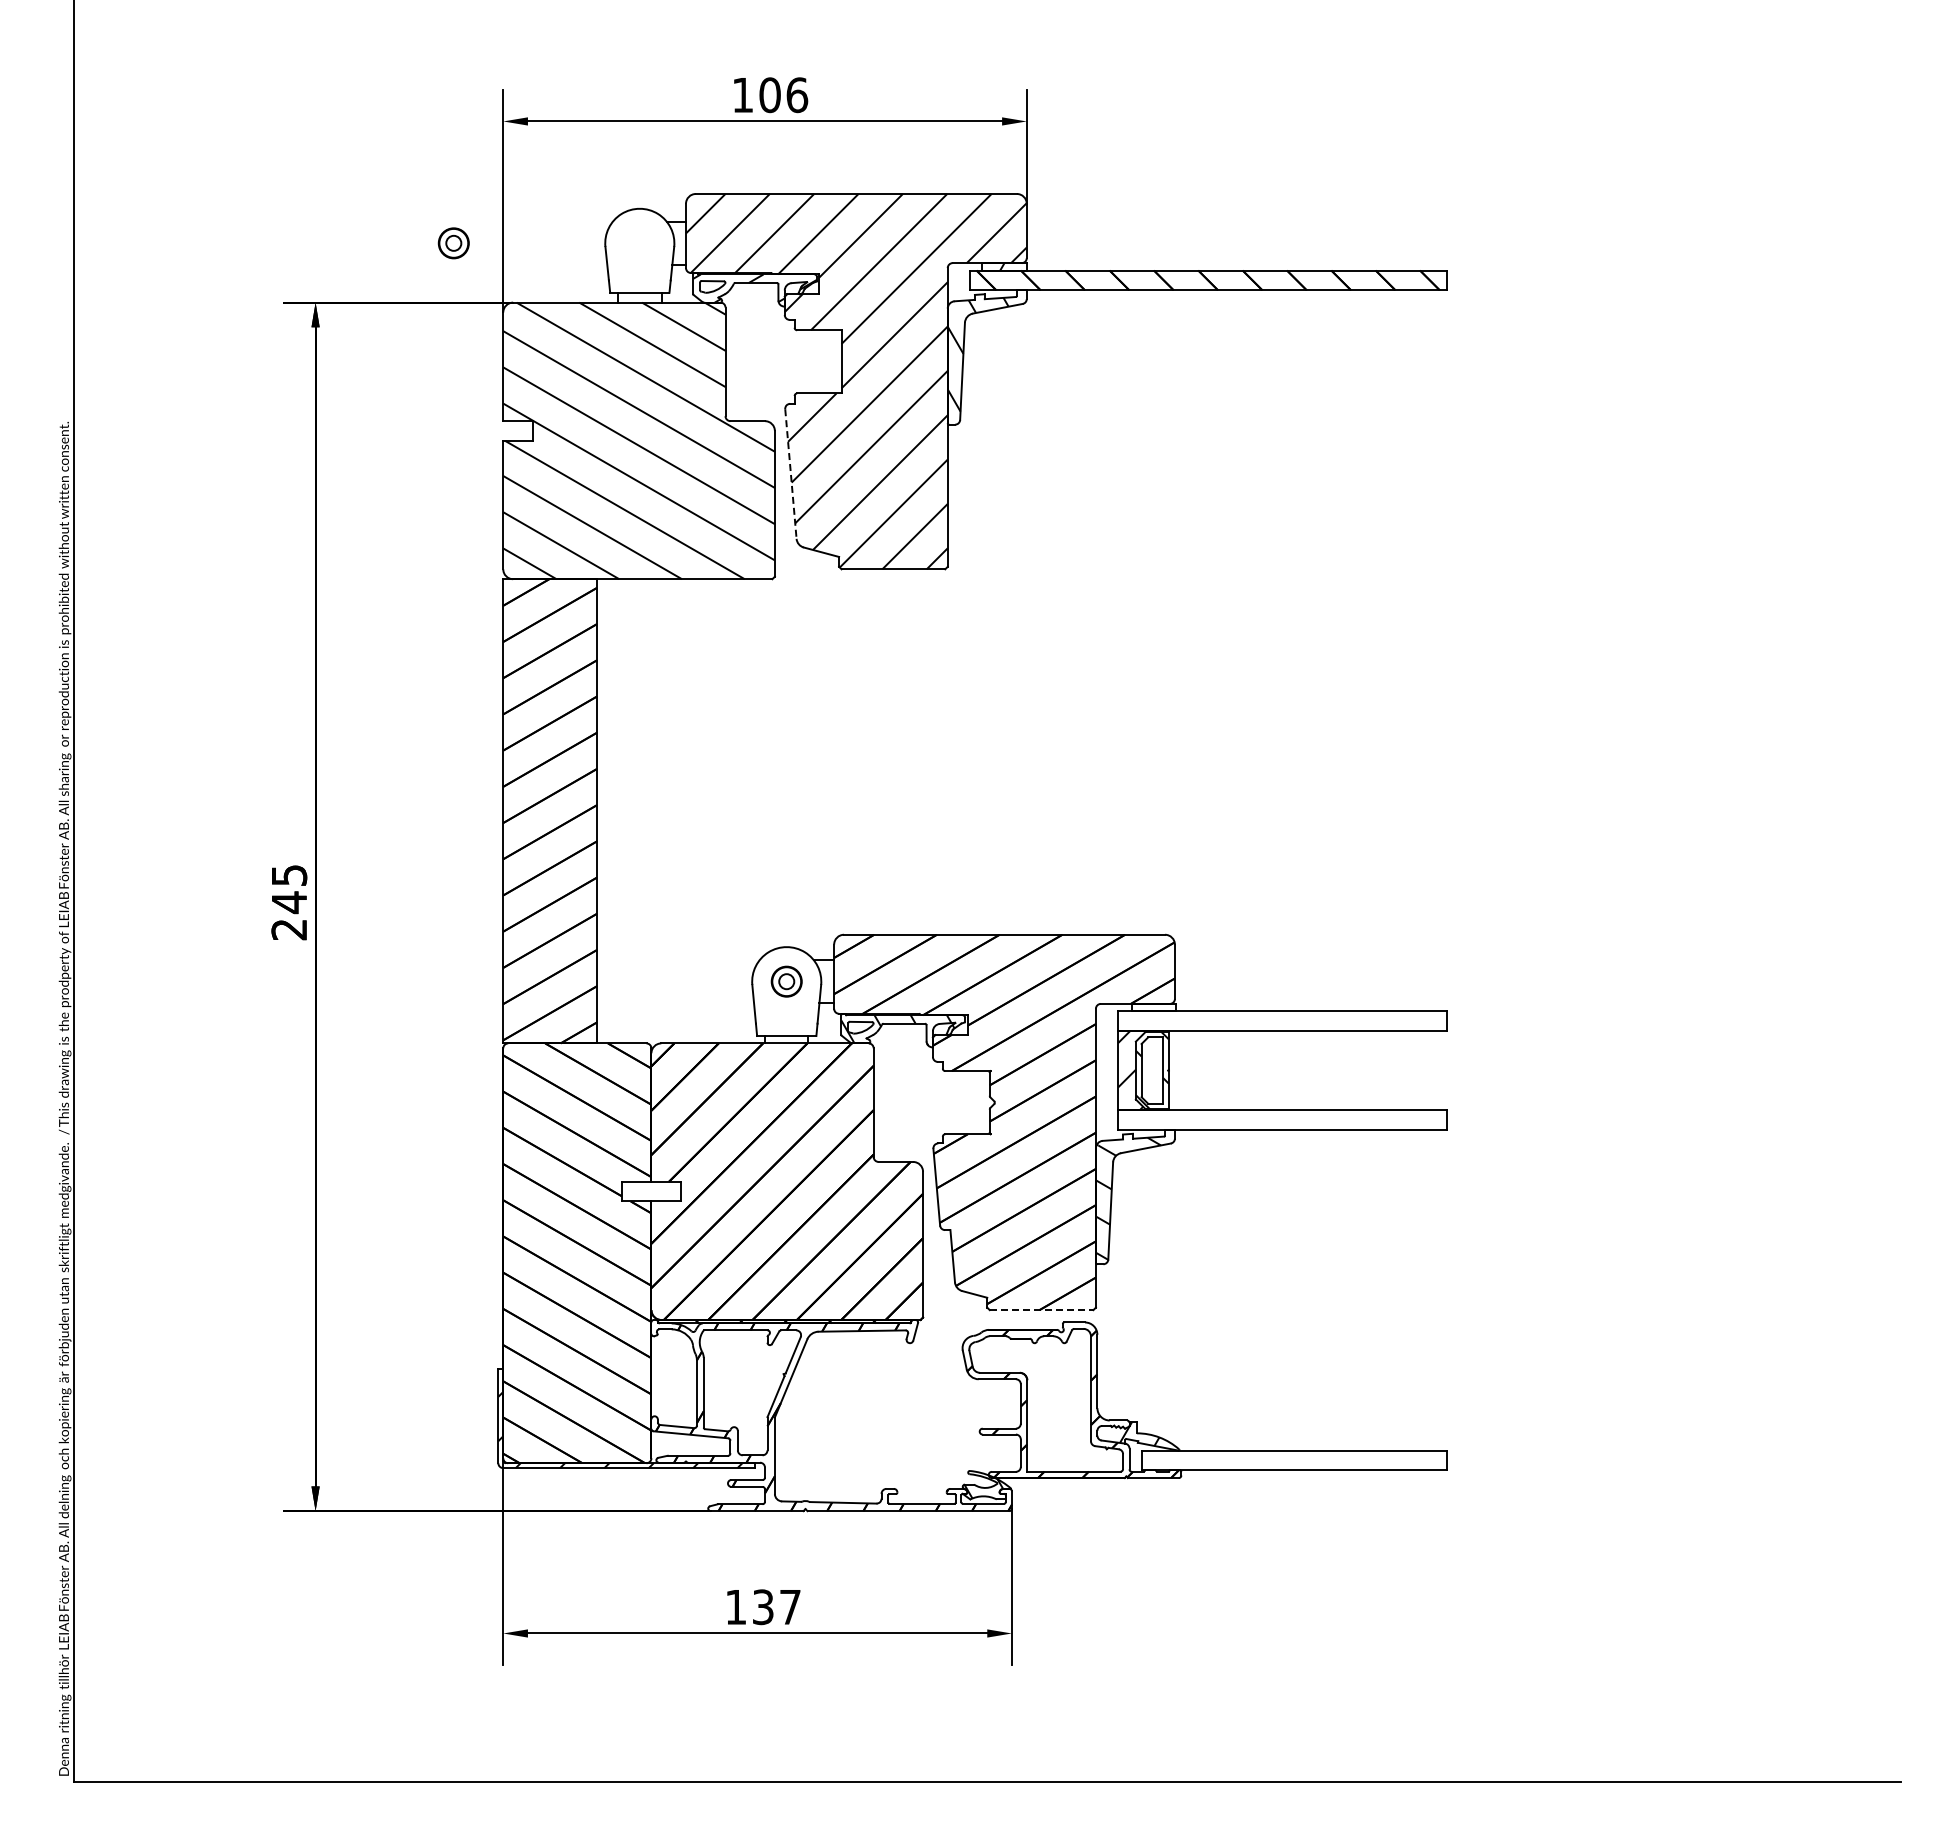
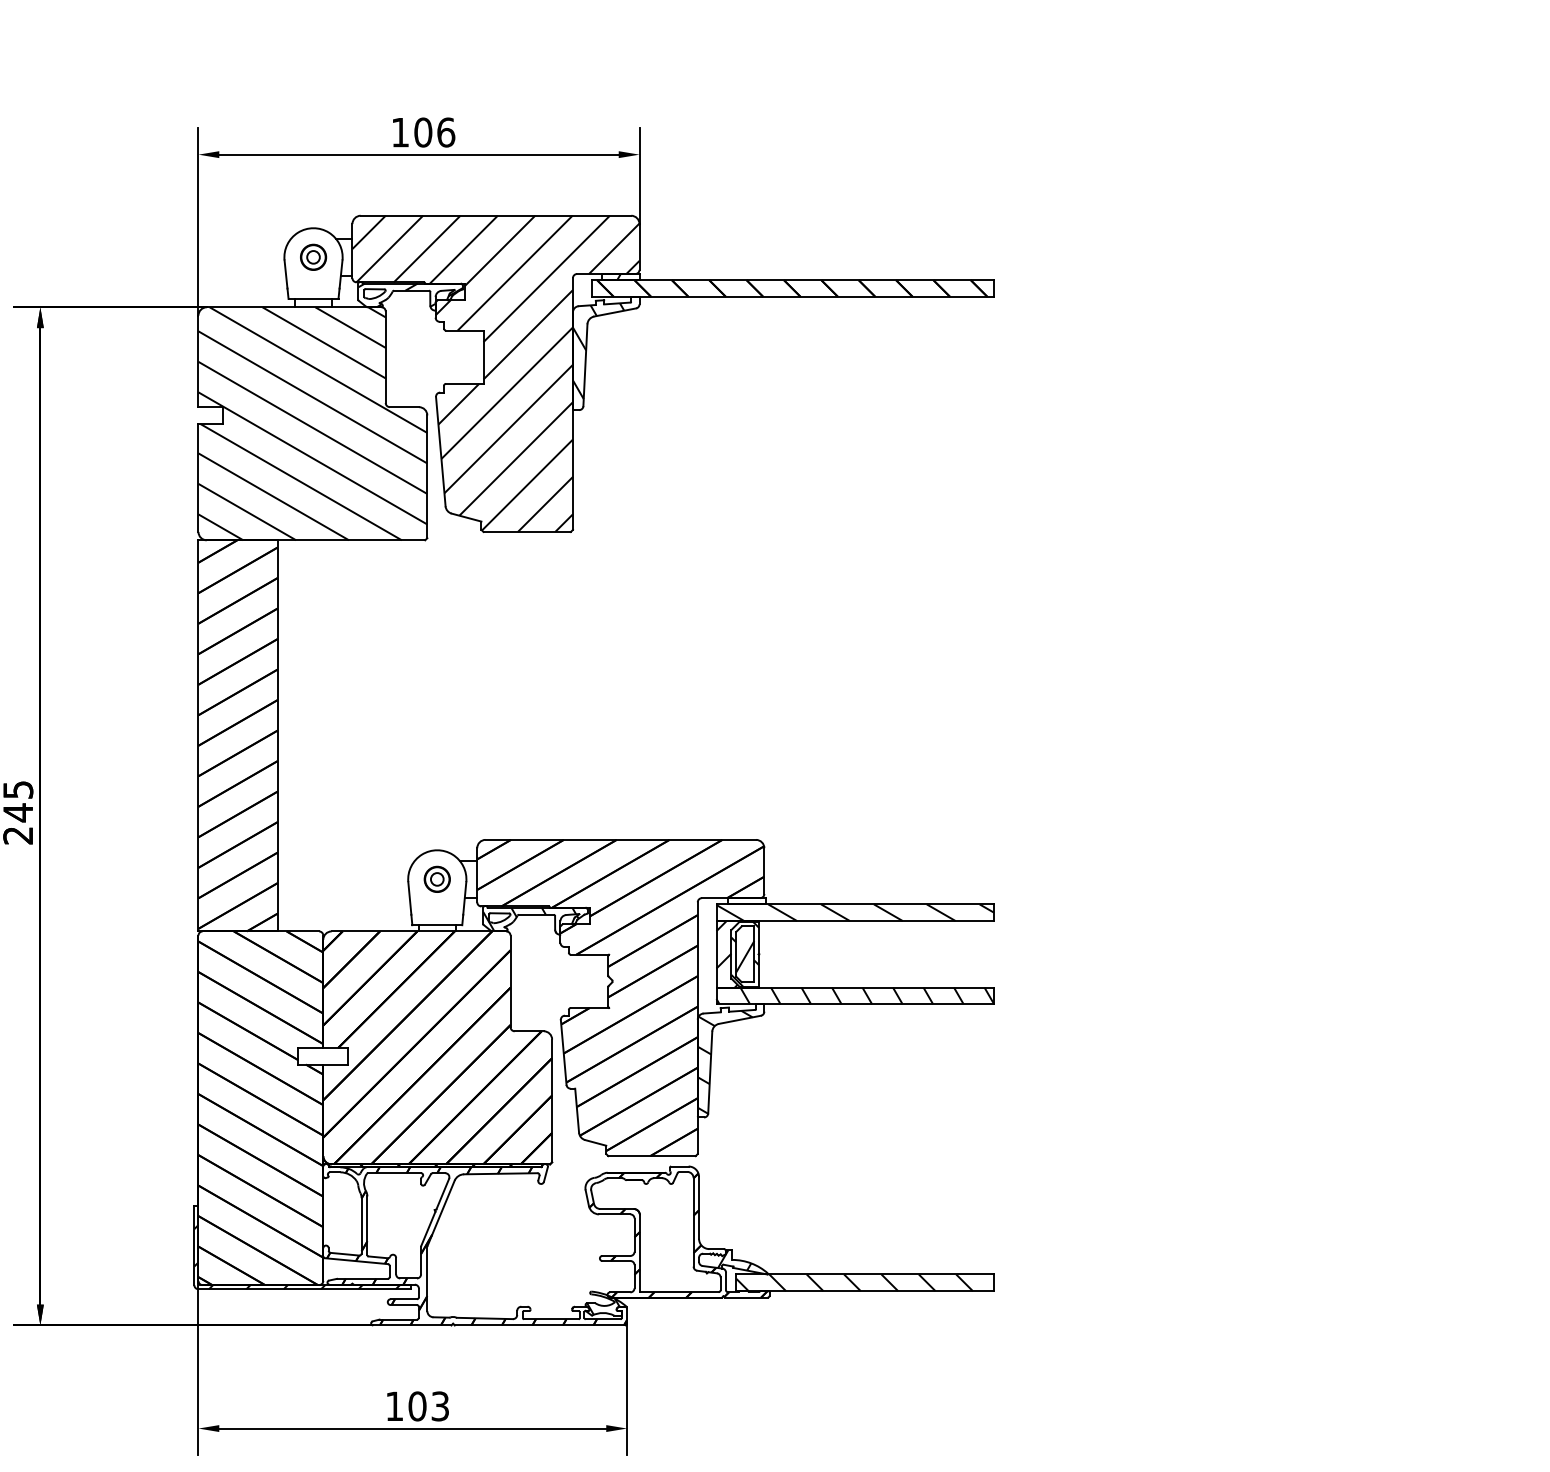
part: (453, 243) -> (313, 257), moved
line: (790, 474) -> (440, 452), dashed -> solid
hatch: (1282, 1021) -> (854, 912), added
hatch: (1152, 1072) -> (745, 955), added
hatch: (1282, 1119) -> (854, 995), added
line: (1041, 1310) -> (651, 1156), dashed -> solid
hatch: (1294, 1460) -> (865, 1282), added
text: (776, 1607) -> (428, 1406), 137 -> 103

